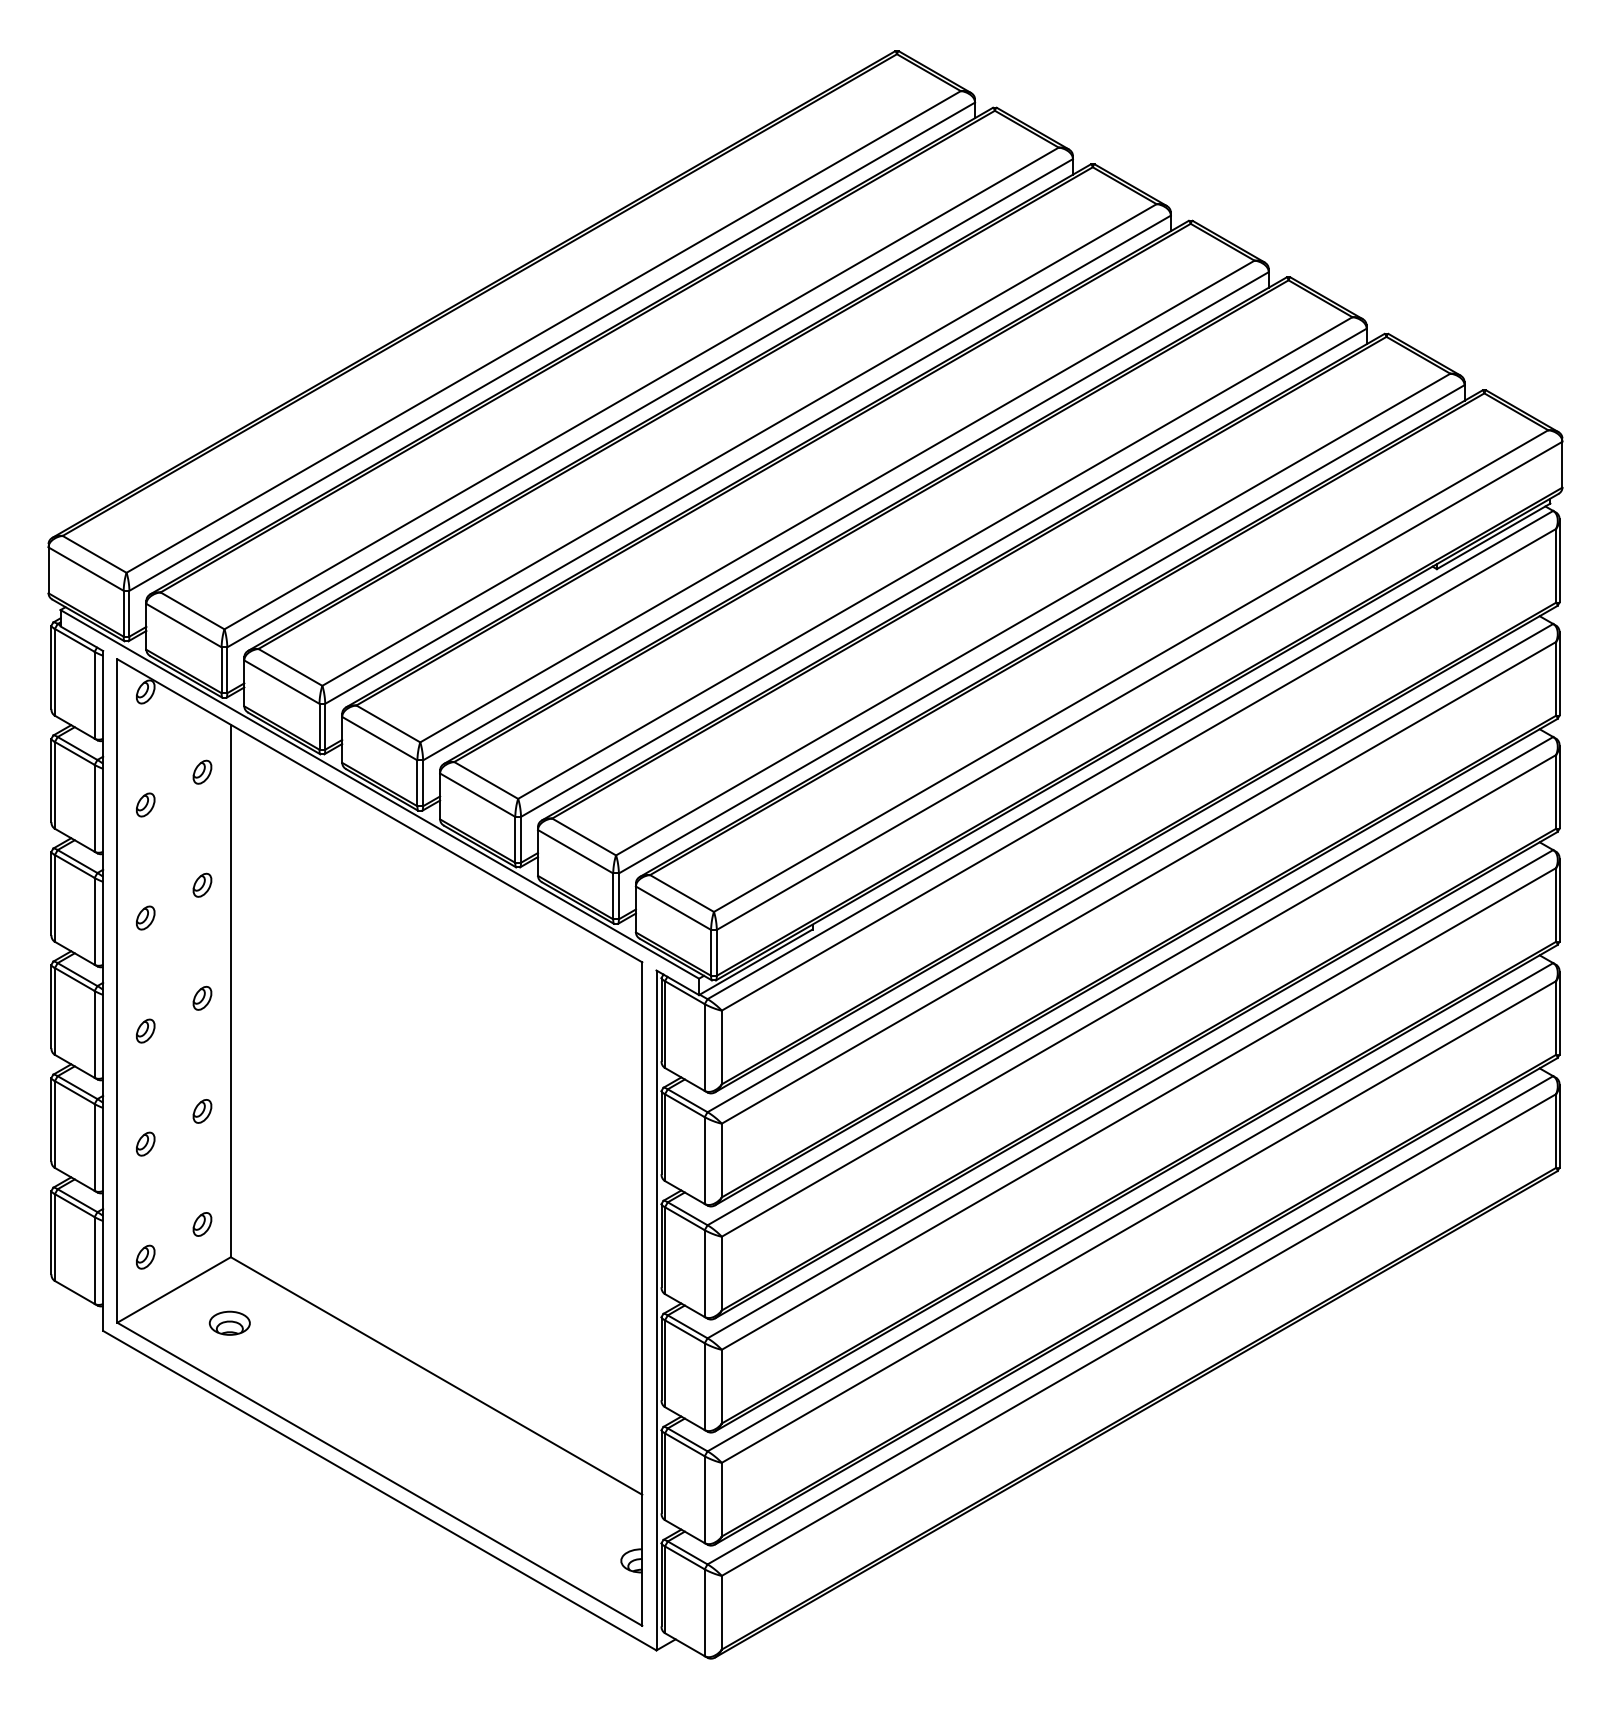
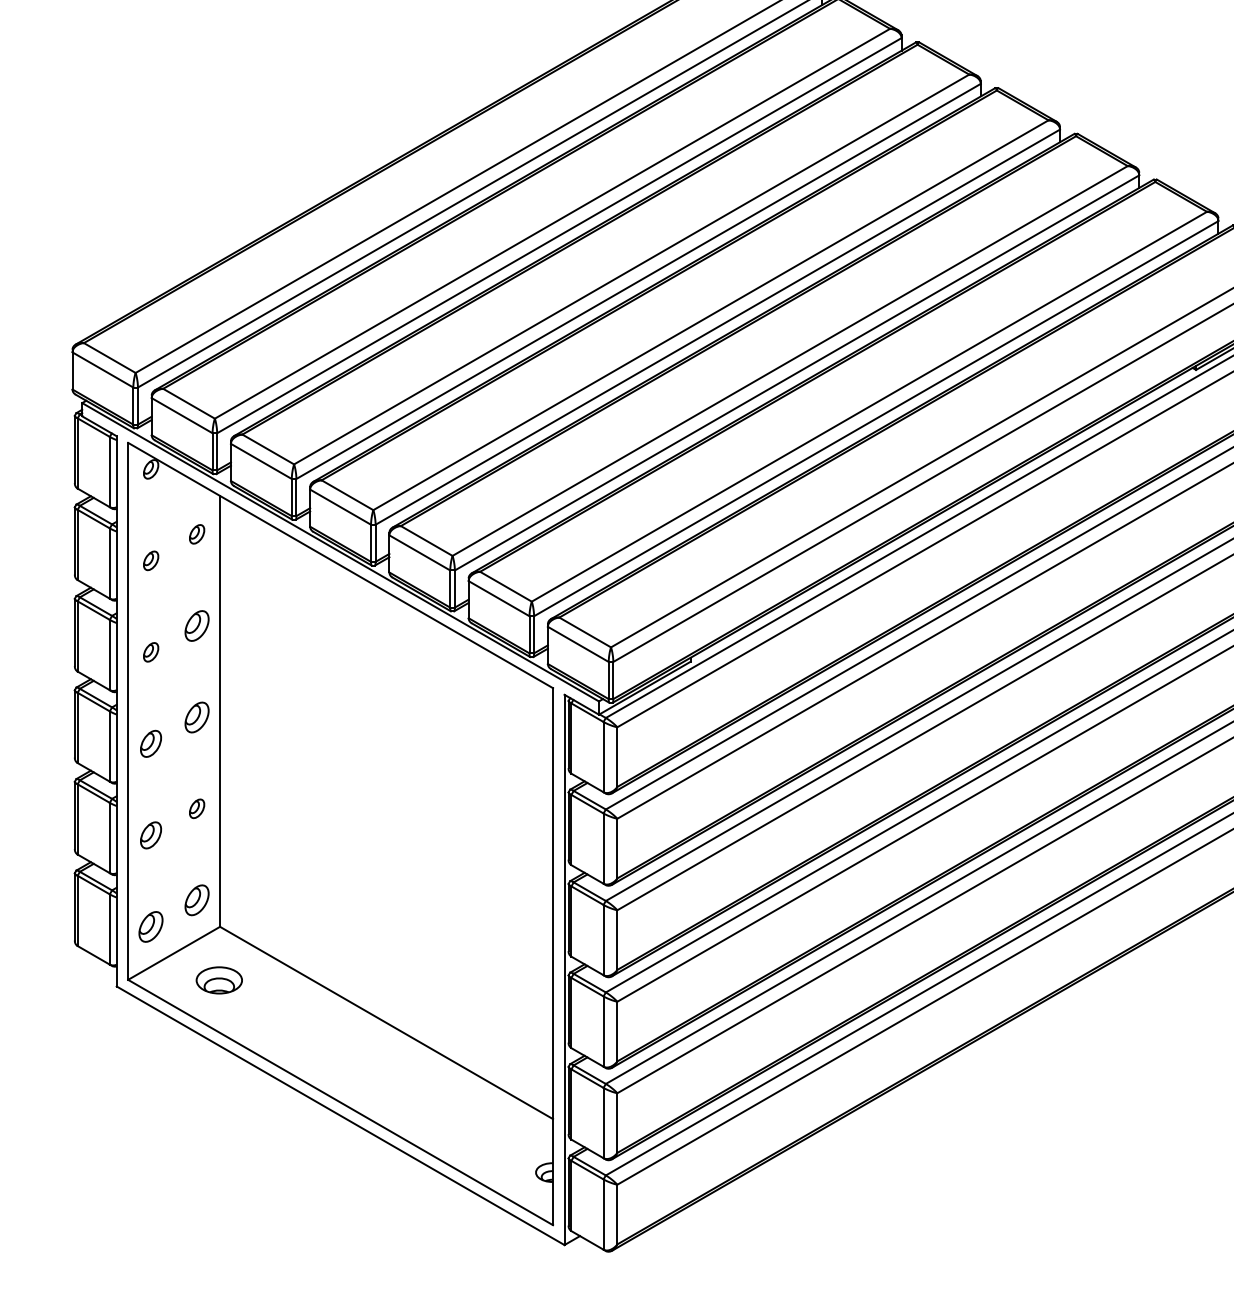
part: (202, 884) -> (197, 625), size x1.6
part: (202, 997) -> (197, 716), size x1.6
part: (145, 1030) -> (150, 743), size x1.4
part: (145, 1143) -> (150, 834), size x1.4
part: (202, 1224) -> (197, 900), size x1.6
part: (145, 1256) -> (150, 926), size x1.6
part: (229, 1322) -> (218, 979), size x1.4

